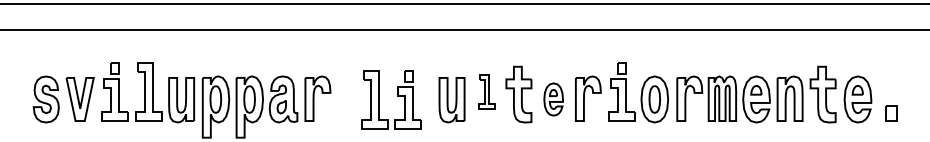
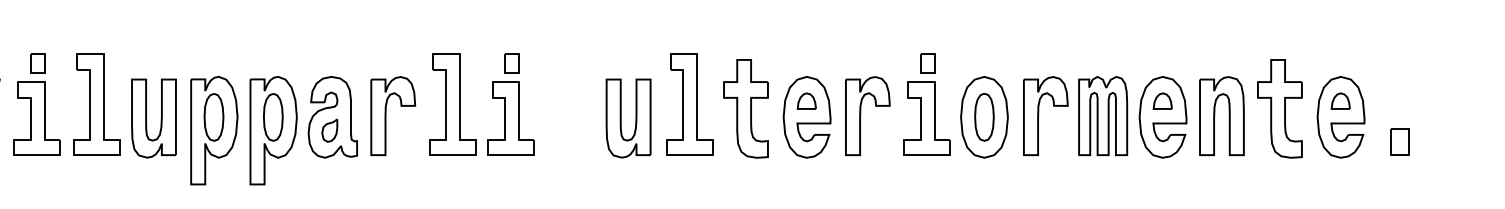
part: (486, 91) -> (689, 103), size x1.67
part: (397, 96) -> (492, 98), moved
part: (553, 99) -> (806, 117), size x1.43

